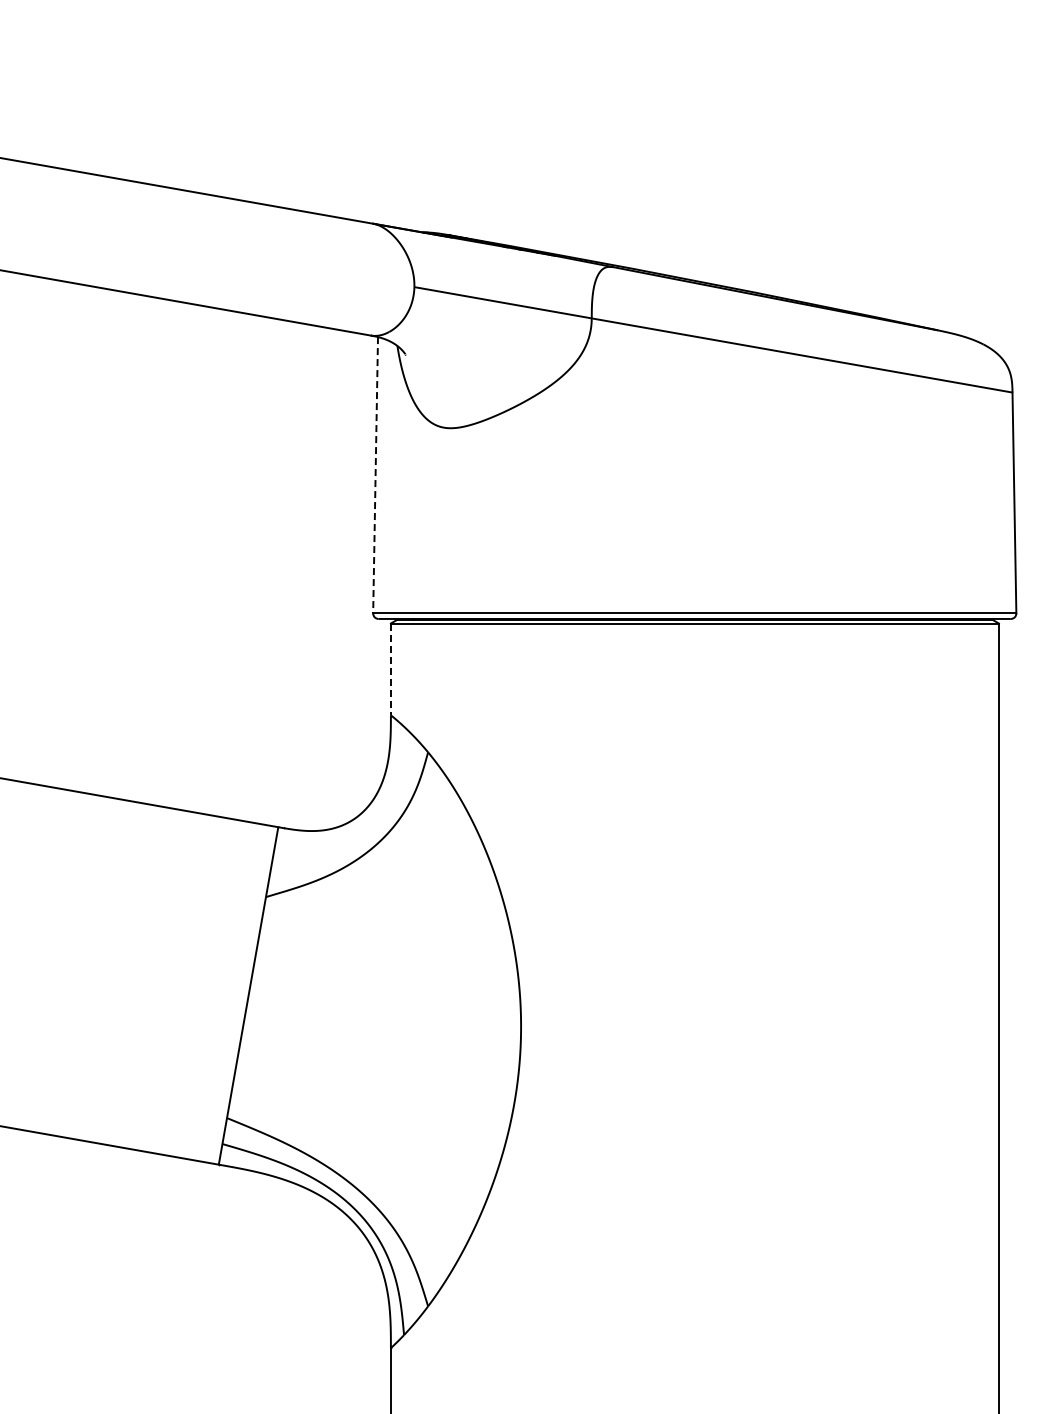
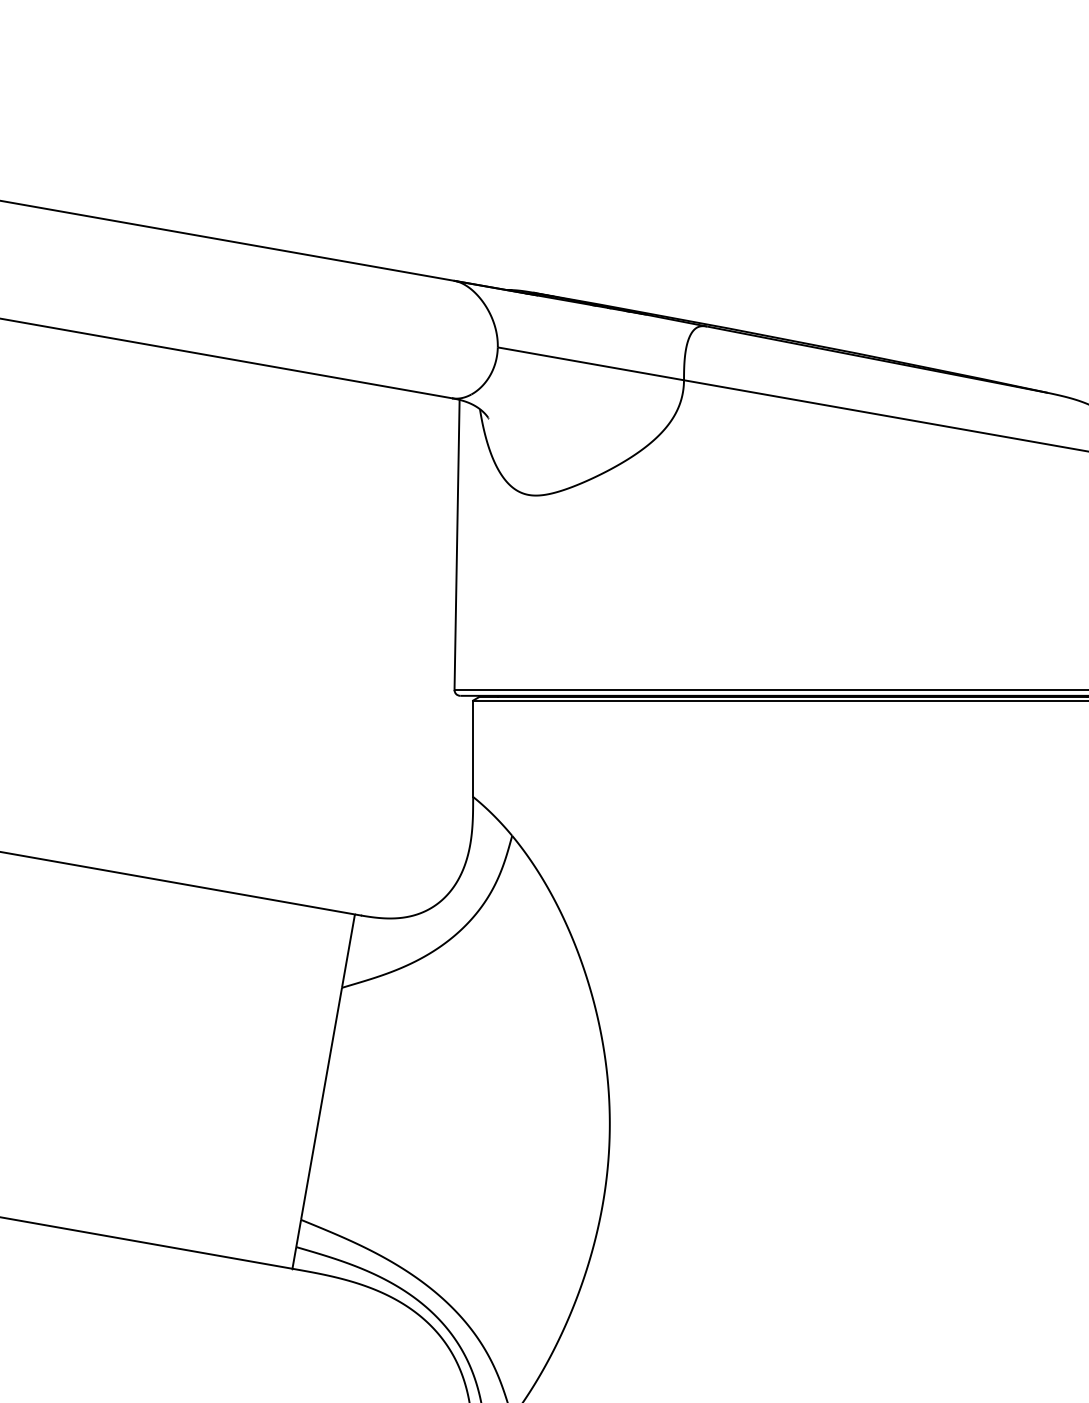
line: (375, 475) -> (456, 545), dashed -> solid
line: (390, 669) -> (472, 748), dashed -> solid

